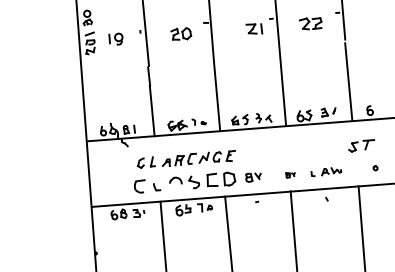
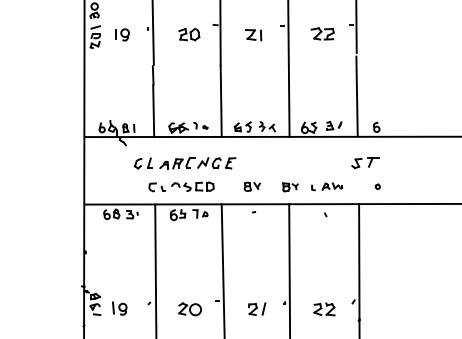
part: (254, 29) -> (253, 35), moved
part: (290, 175) -> (290, 187), size x1.67
part: (184, 182) -> (181, 186), size x0.62

